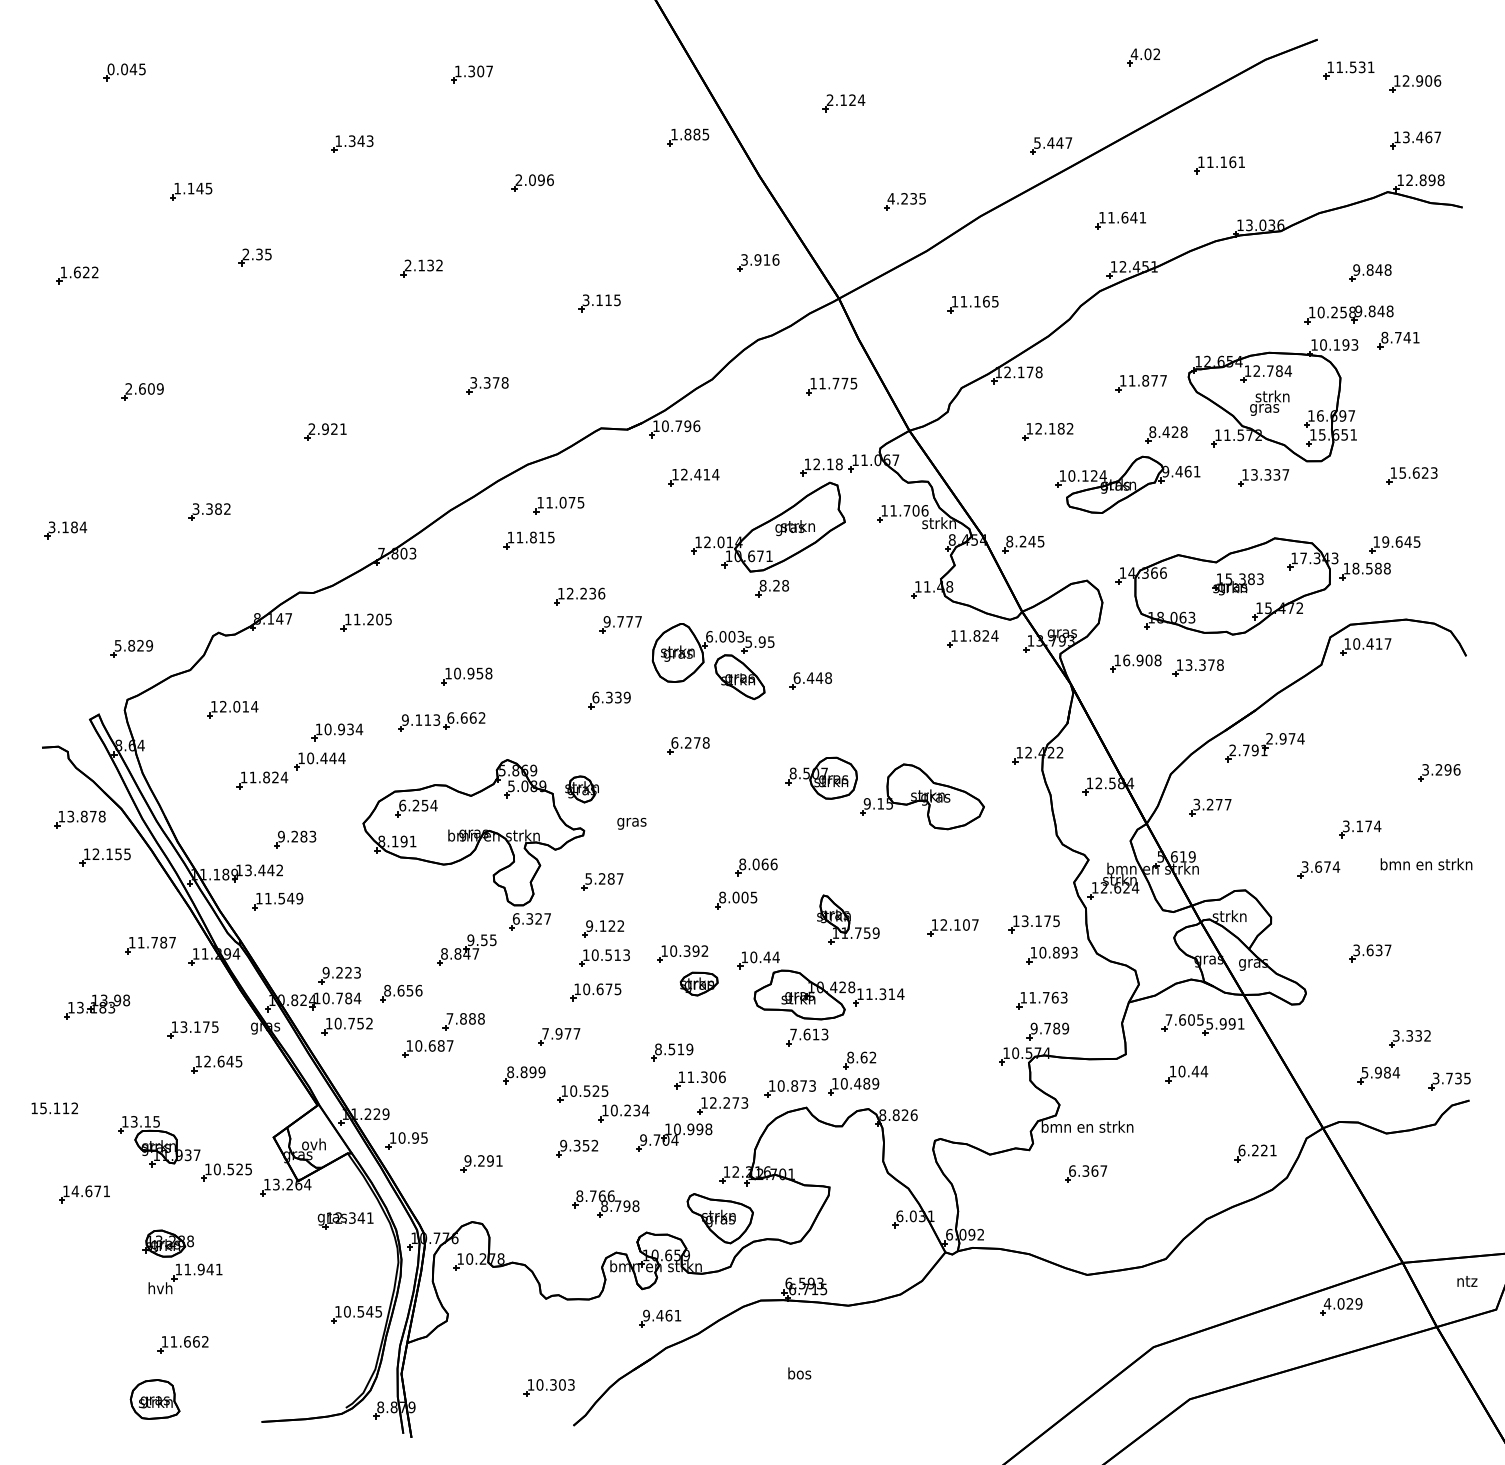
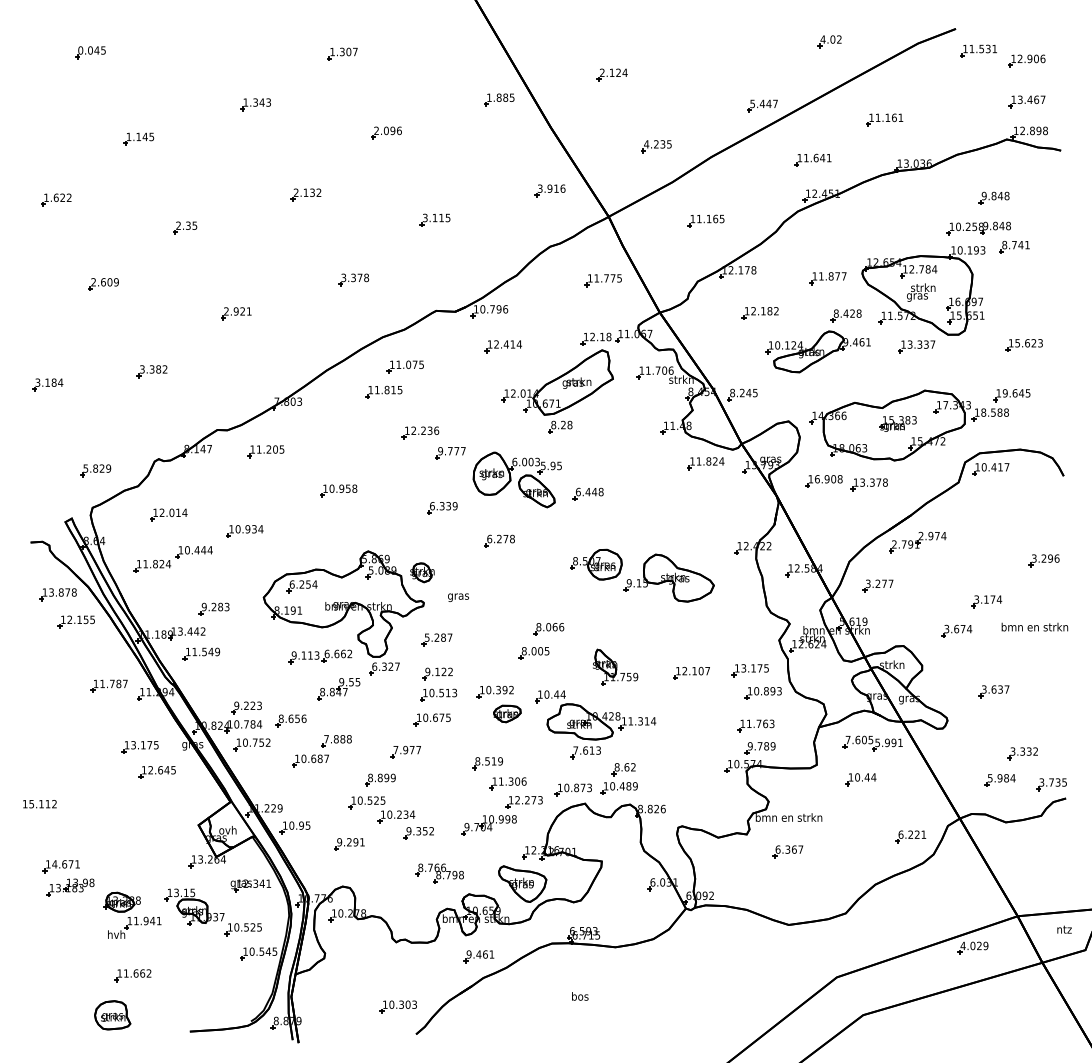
part: (255, 256) -> (185, 227), moved
part: (441, 721) -> (320, 656), moved
part: (289, 771) -> (172, 559), moved
part: (96, 1006) -> (70, 887), moved
part: (602, 1103) -> (381, 809), moved
part: (183, 1148) -> (212, 912), moved

